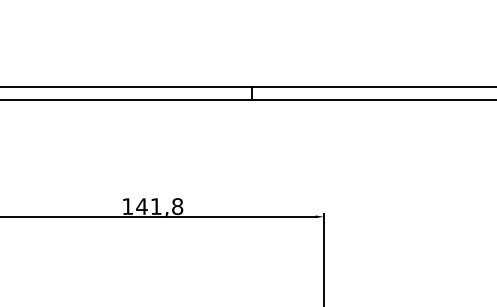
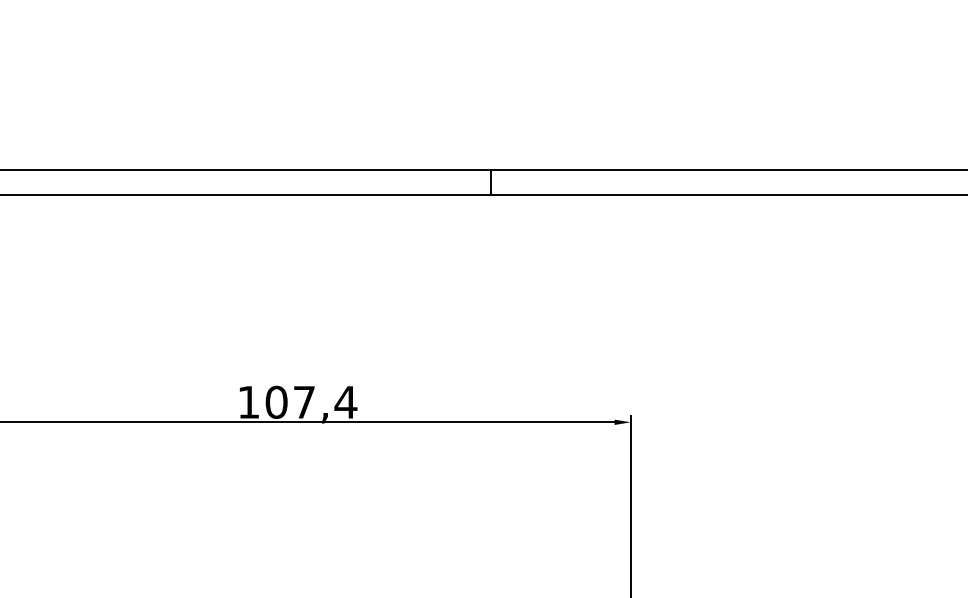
text: (159, 206) -> (310, 402), 141,8 -> 107,4

